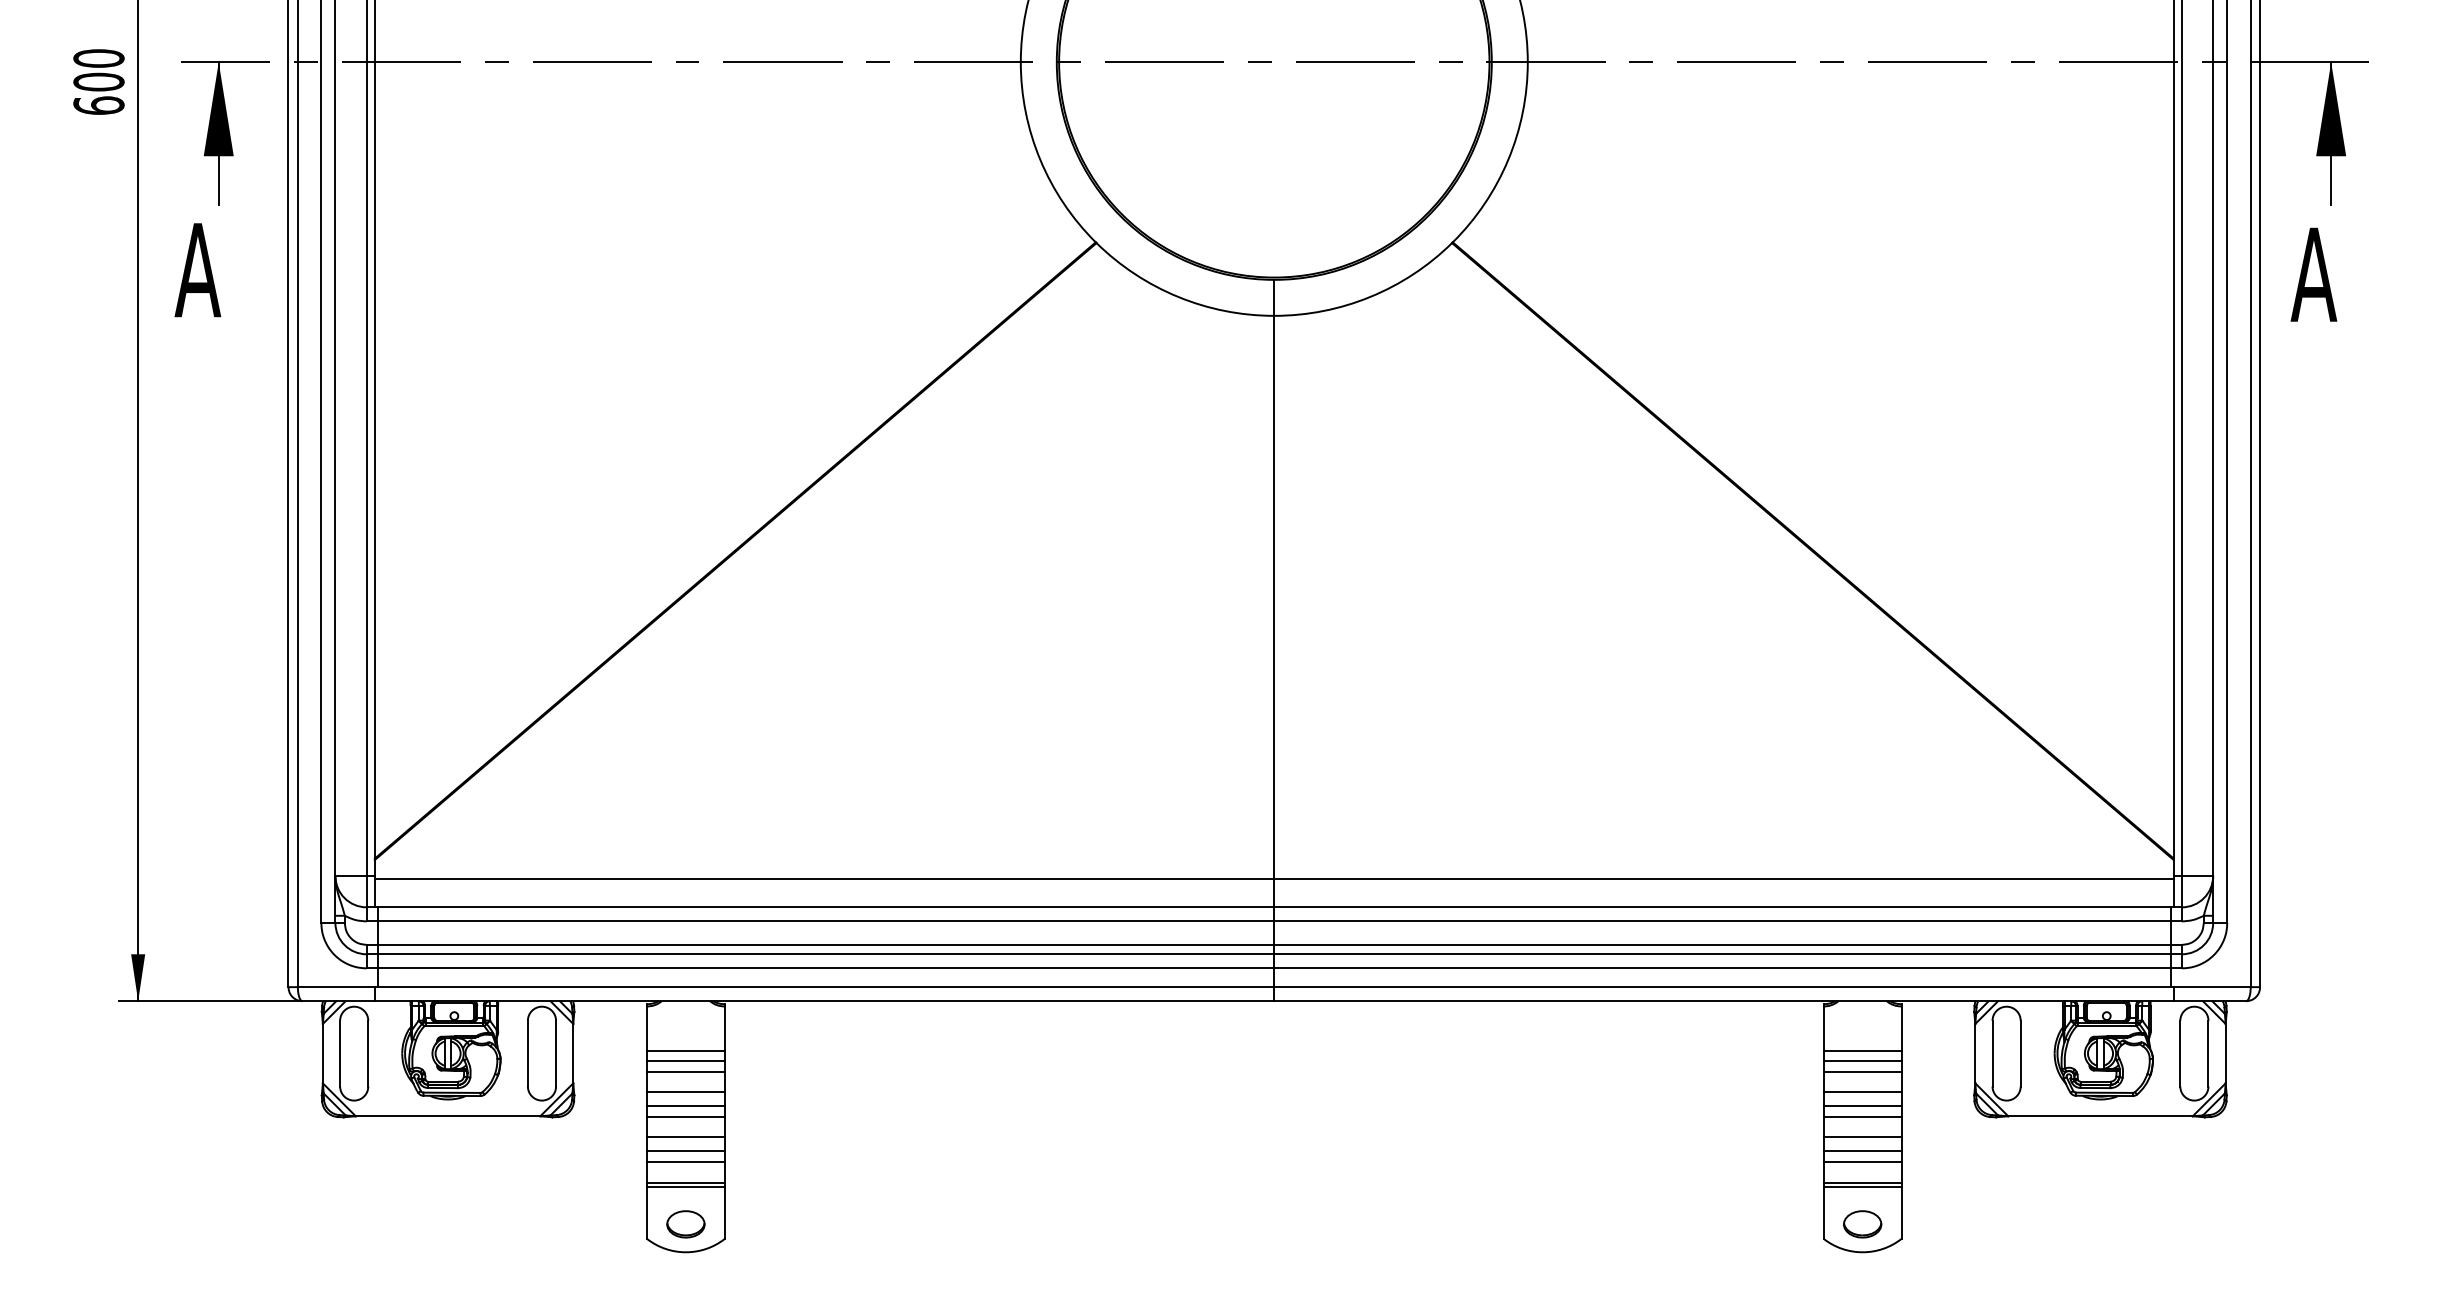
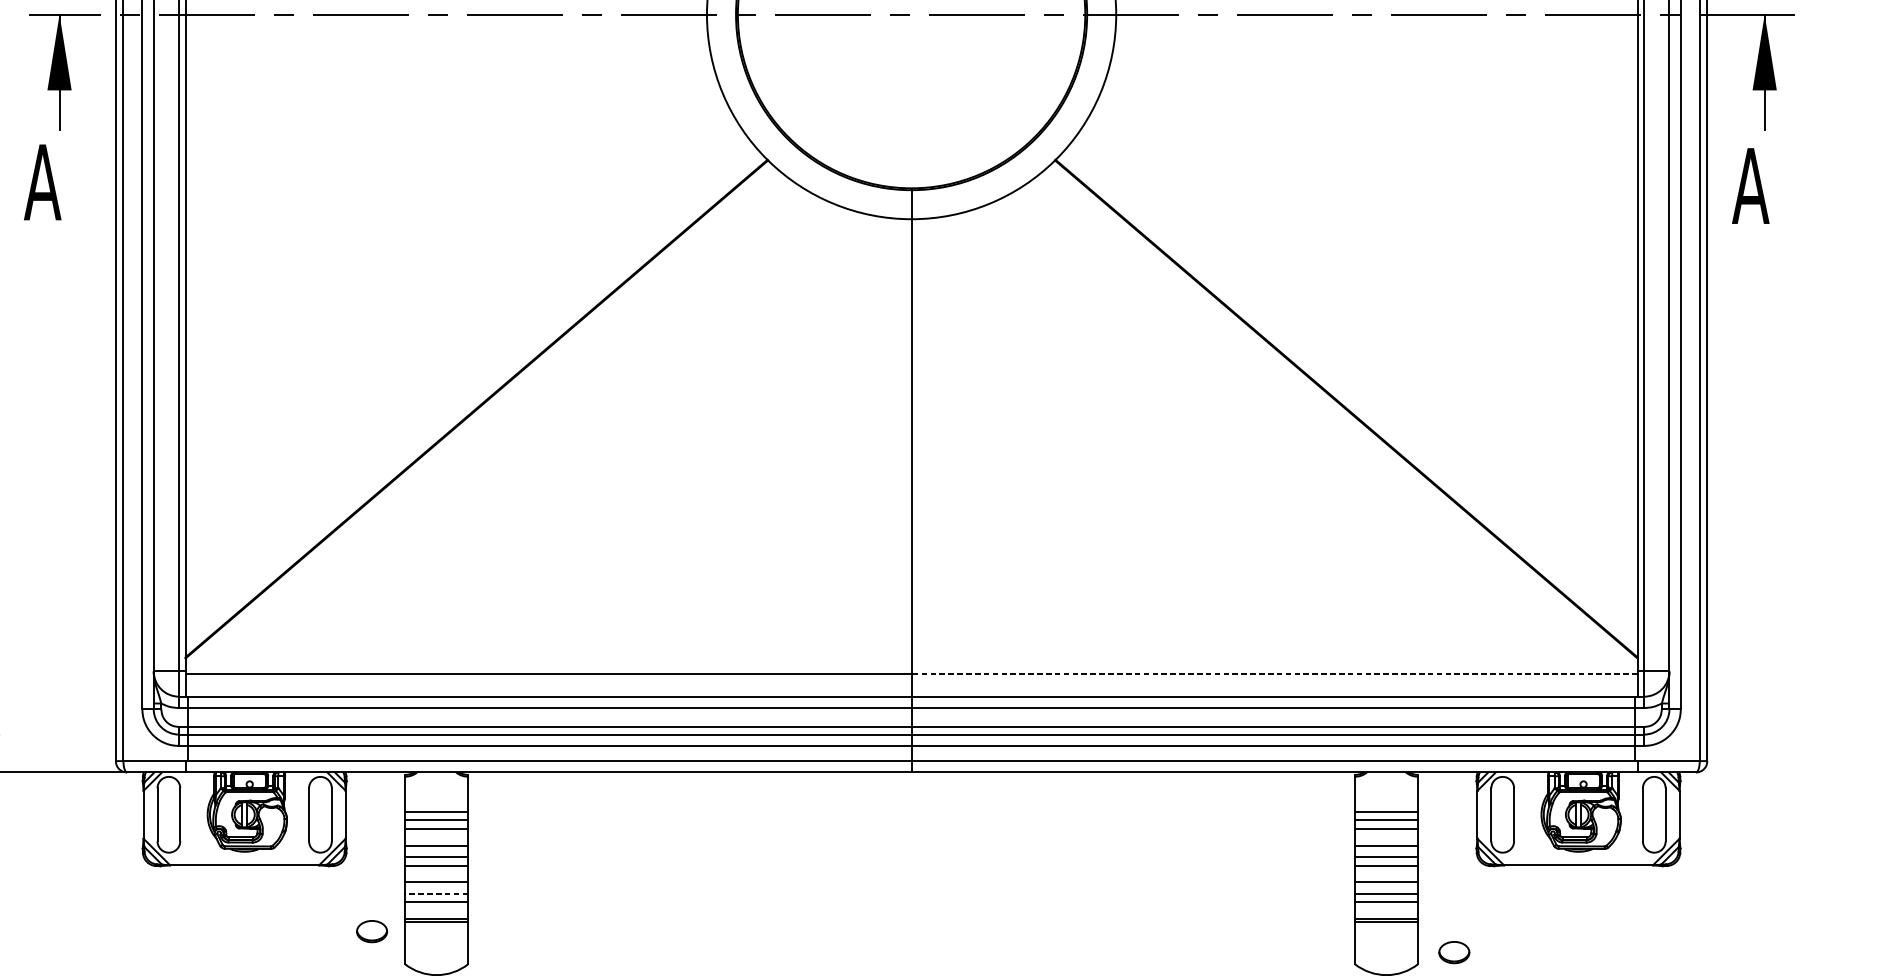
line: (1724, 878) -> (1274, 673), solid -> dashed
line: (685, 1151) -> (436, 893), solid -> dashed
part: (685, 1224) -> (371, 931), moved
part: (1862, 1224) -> (1454, 952), moved

